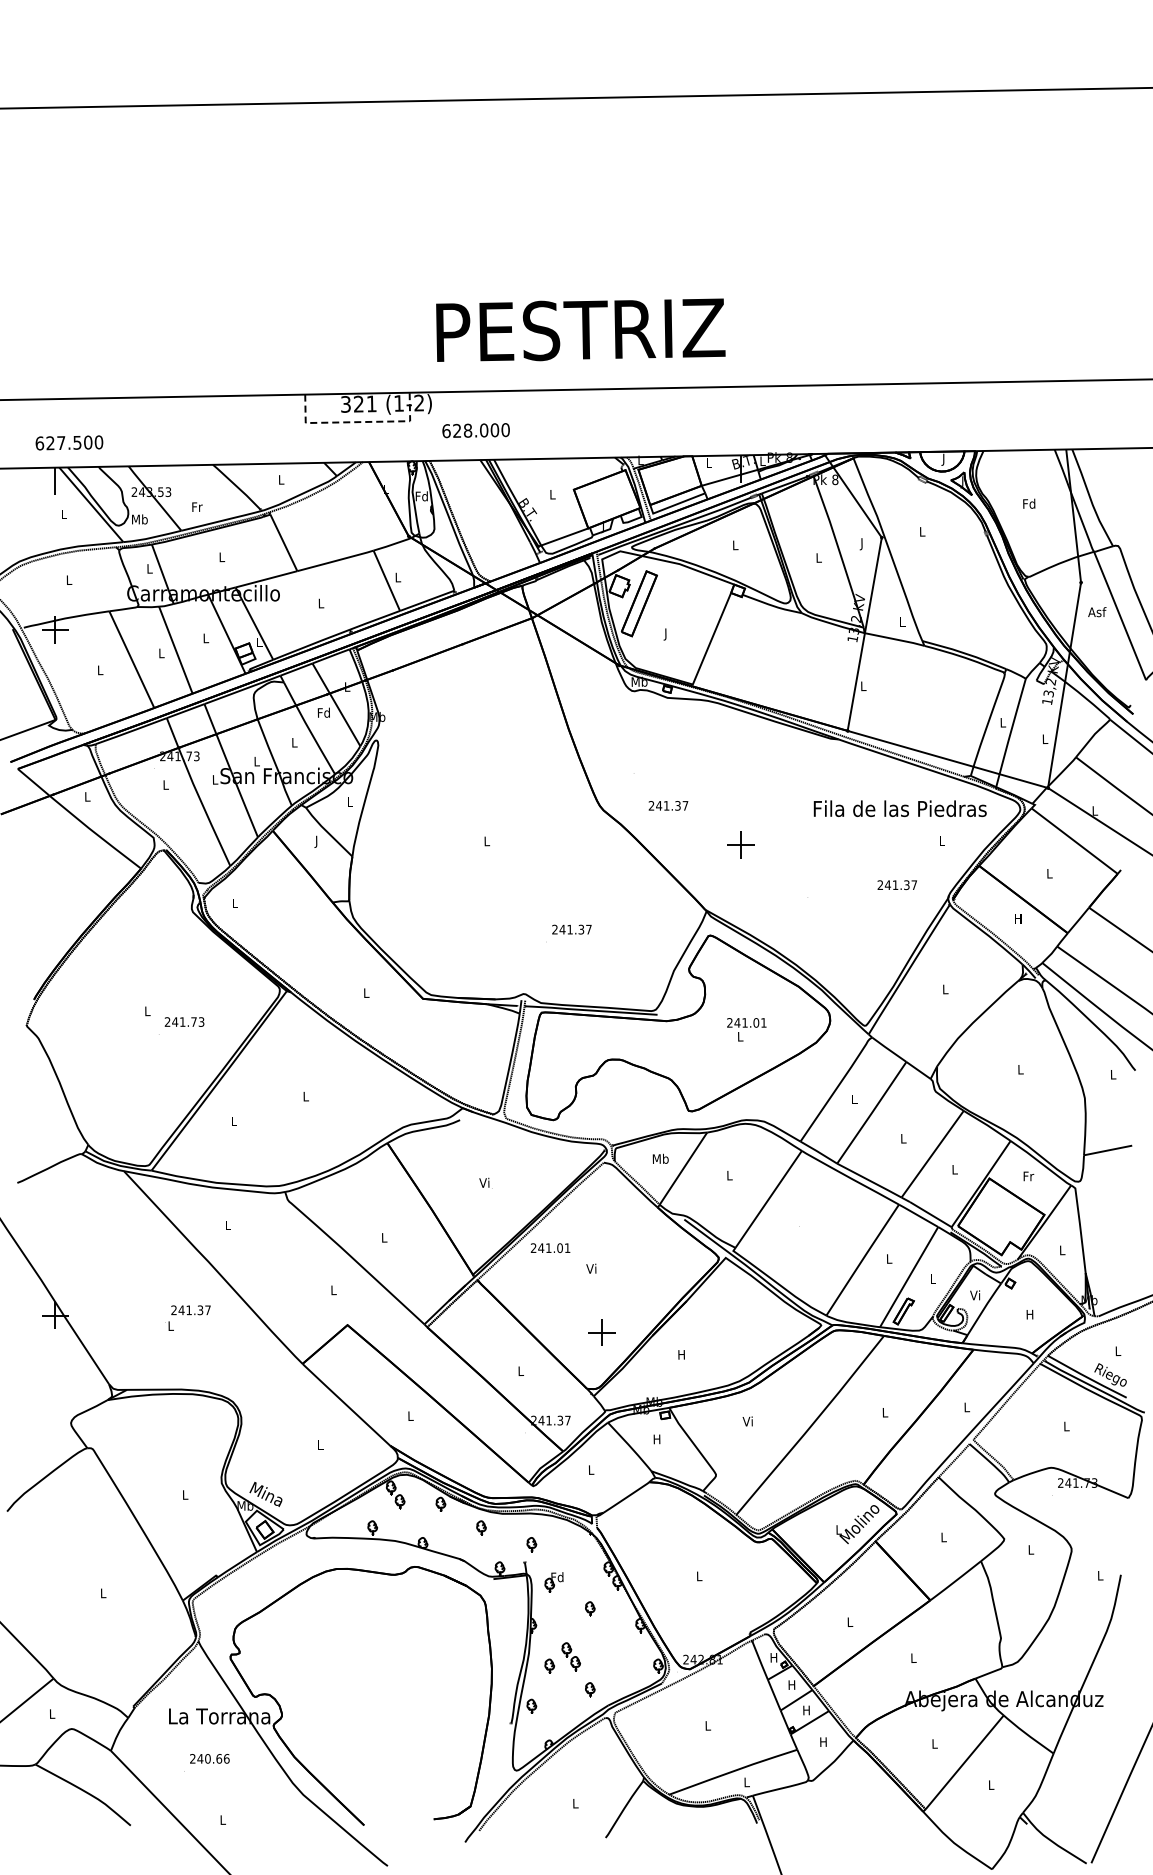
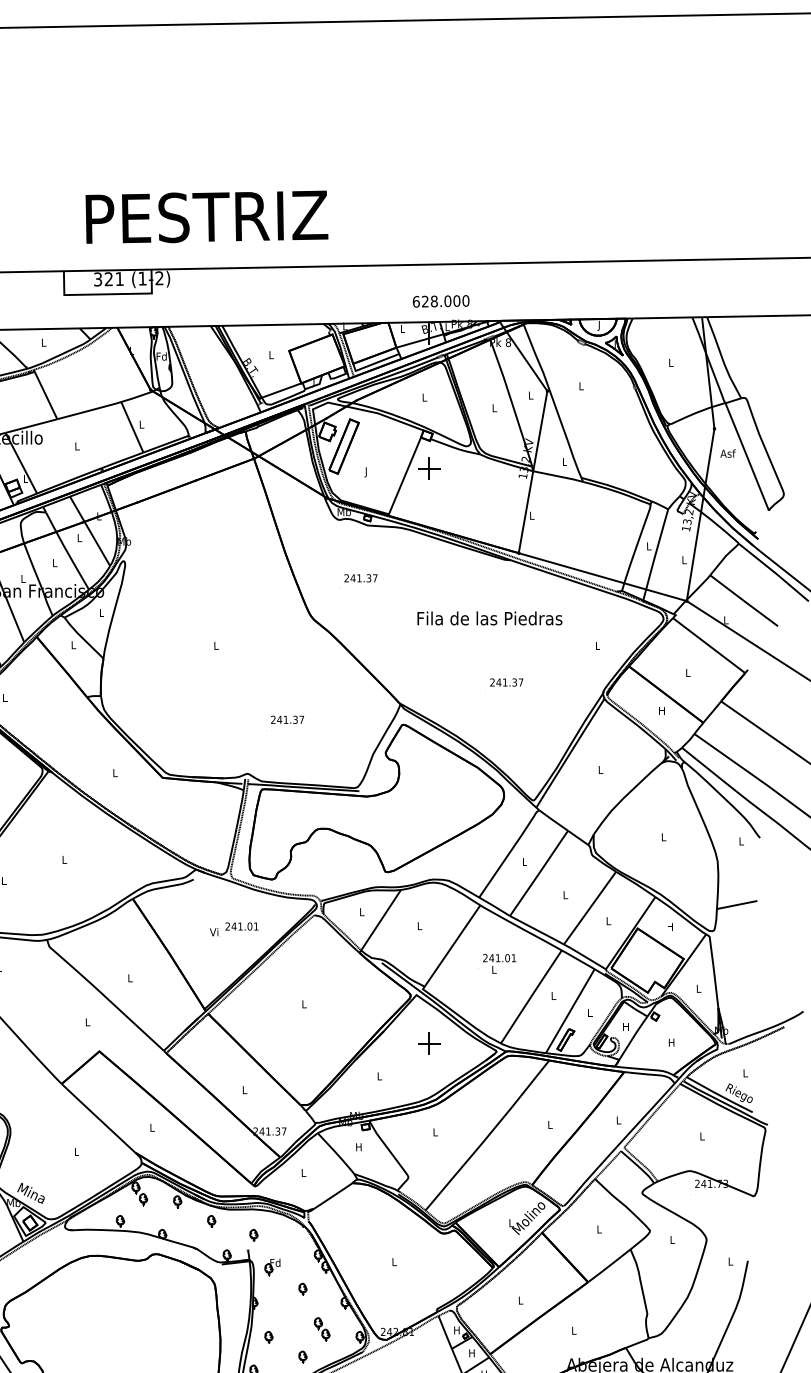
text: (580, 329) -> (206, 216), moved
line: (358, 422) -> (108, 294), dashed -> solid
text: (475, 430) -> (440, 301), moved
text: (1029, 503) -> (671, 362), Fd -> L
text: (862, 544) -> (531, 396), J -> L
text: (323, 712) -> (79, 537), Fd -> L
text: (668, 805) -> (360, 578), moved
text: (899, 808) -> (489, 618), moved
text: (316, 841) -> (73, 645), J -> L
part: (740, 844) -> (428, 468), moved
text: (896, 885) -> (506, 682), moved
text: (746, 1029) -> (499, 963), moved
text: (660, 1158) -> (361, 911), Mb -> L
text: (1028, 1176) -> (670, 926), Fr -> H
text: (550, 1247) -> (241, 925), moved
text: (591, 1268) -> (303, 1003), Vi -> L
text: (975, 1295) -> (625, 1026), Vi -> H
part: (601, 1332) -> (428, 1043), moved
text: (681, 1354) -> (379, 1076), H -> L
text: (747, 1421) -> (434, 1132), Vi -> L
part: (570, 1656) -> (321, 1329), moved

